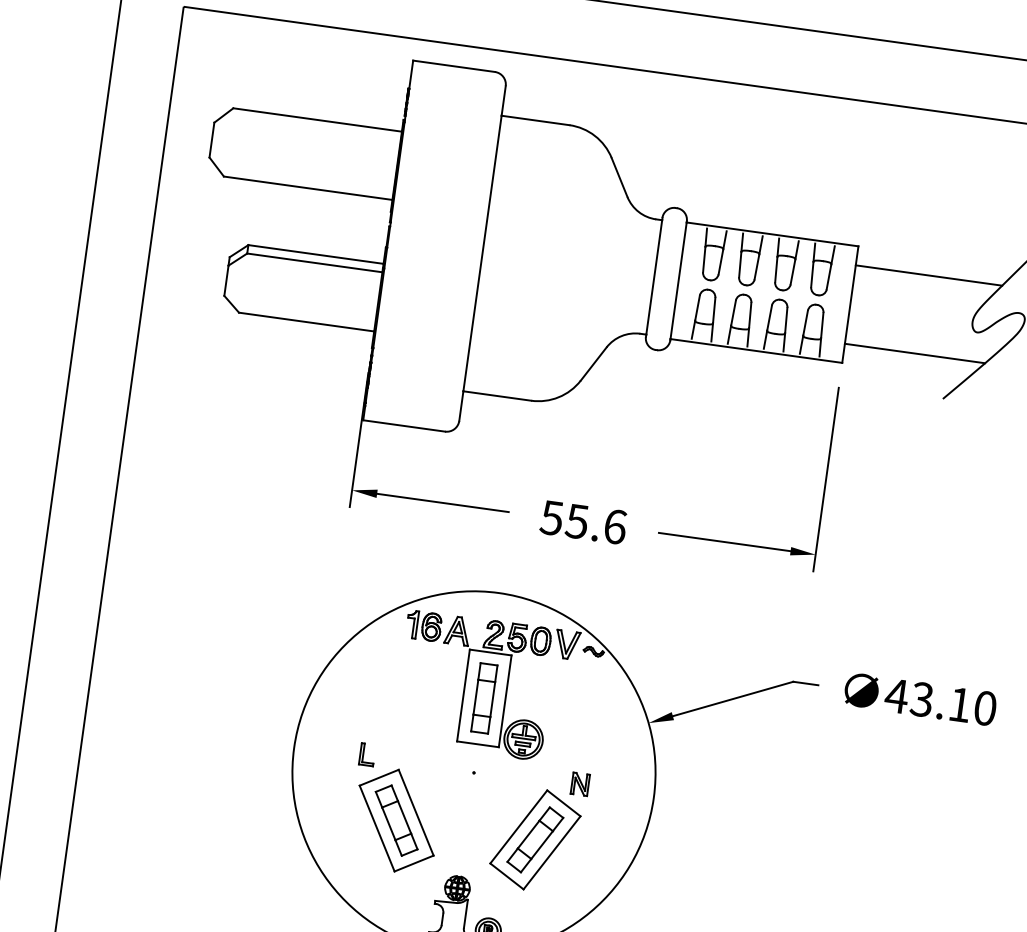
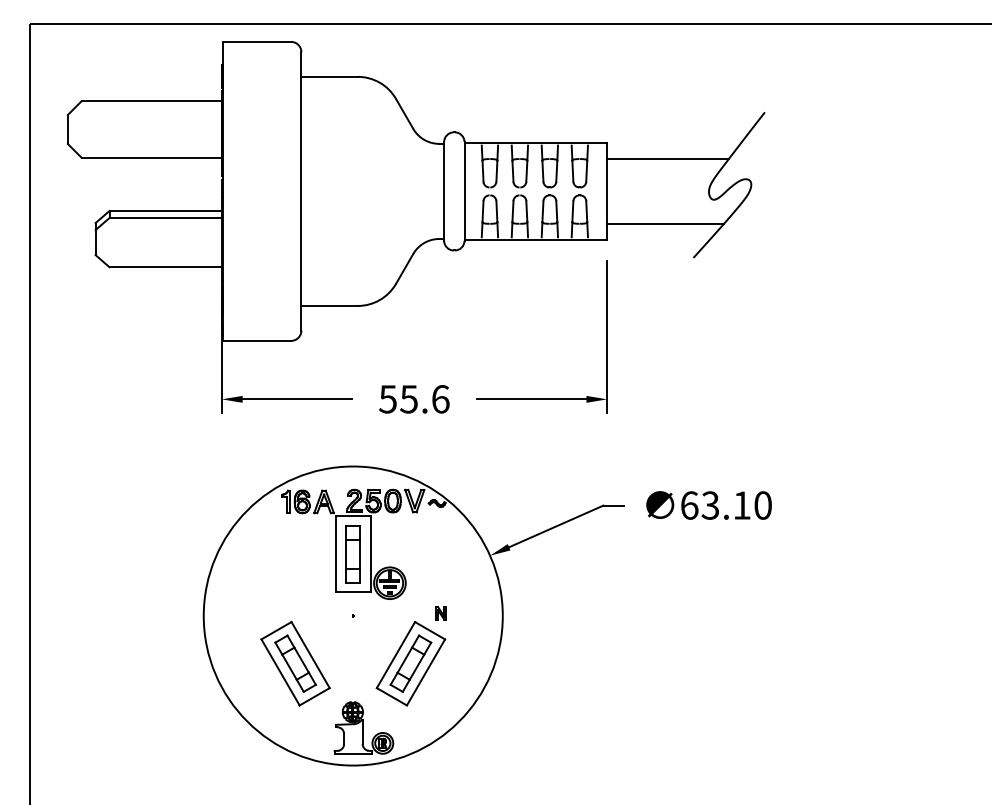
text: (896, 696) -> (689, 505), 43.10 -> 63.10
part: (366, 754) -> (263, 613), removed
part: (579, 784) -> (440, 613), size x0.7

